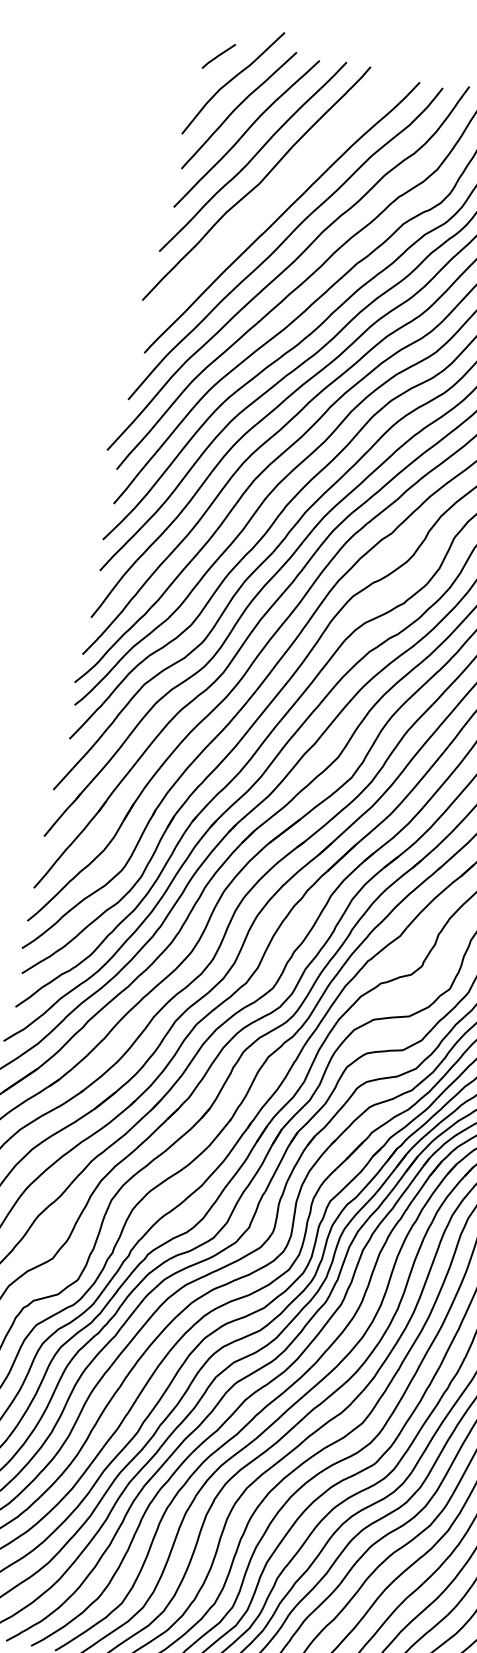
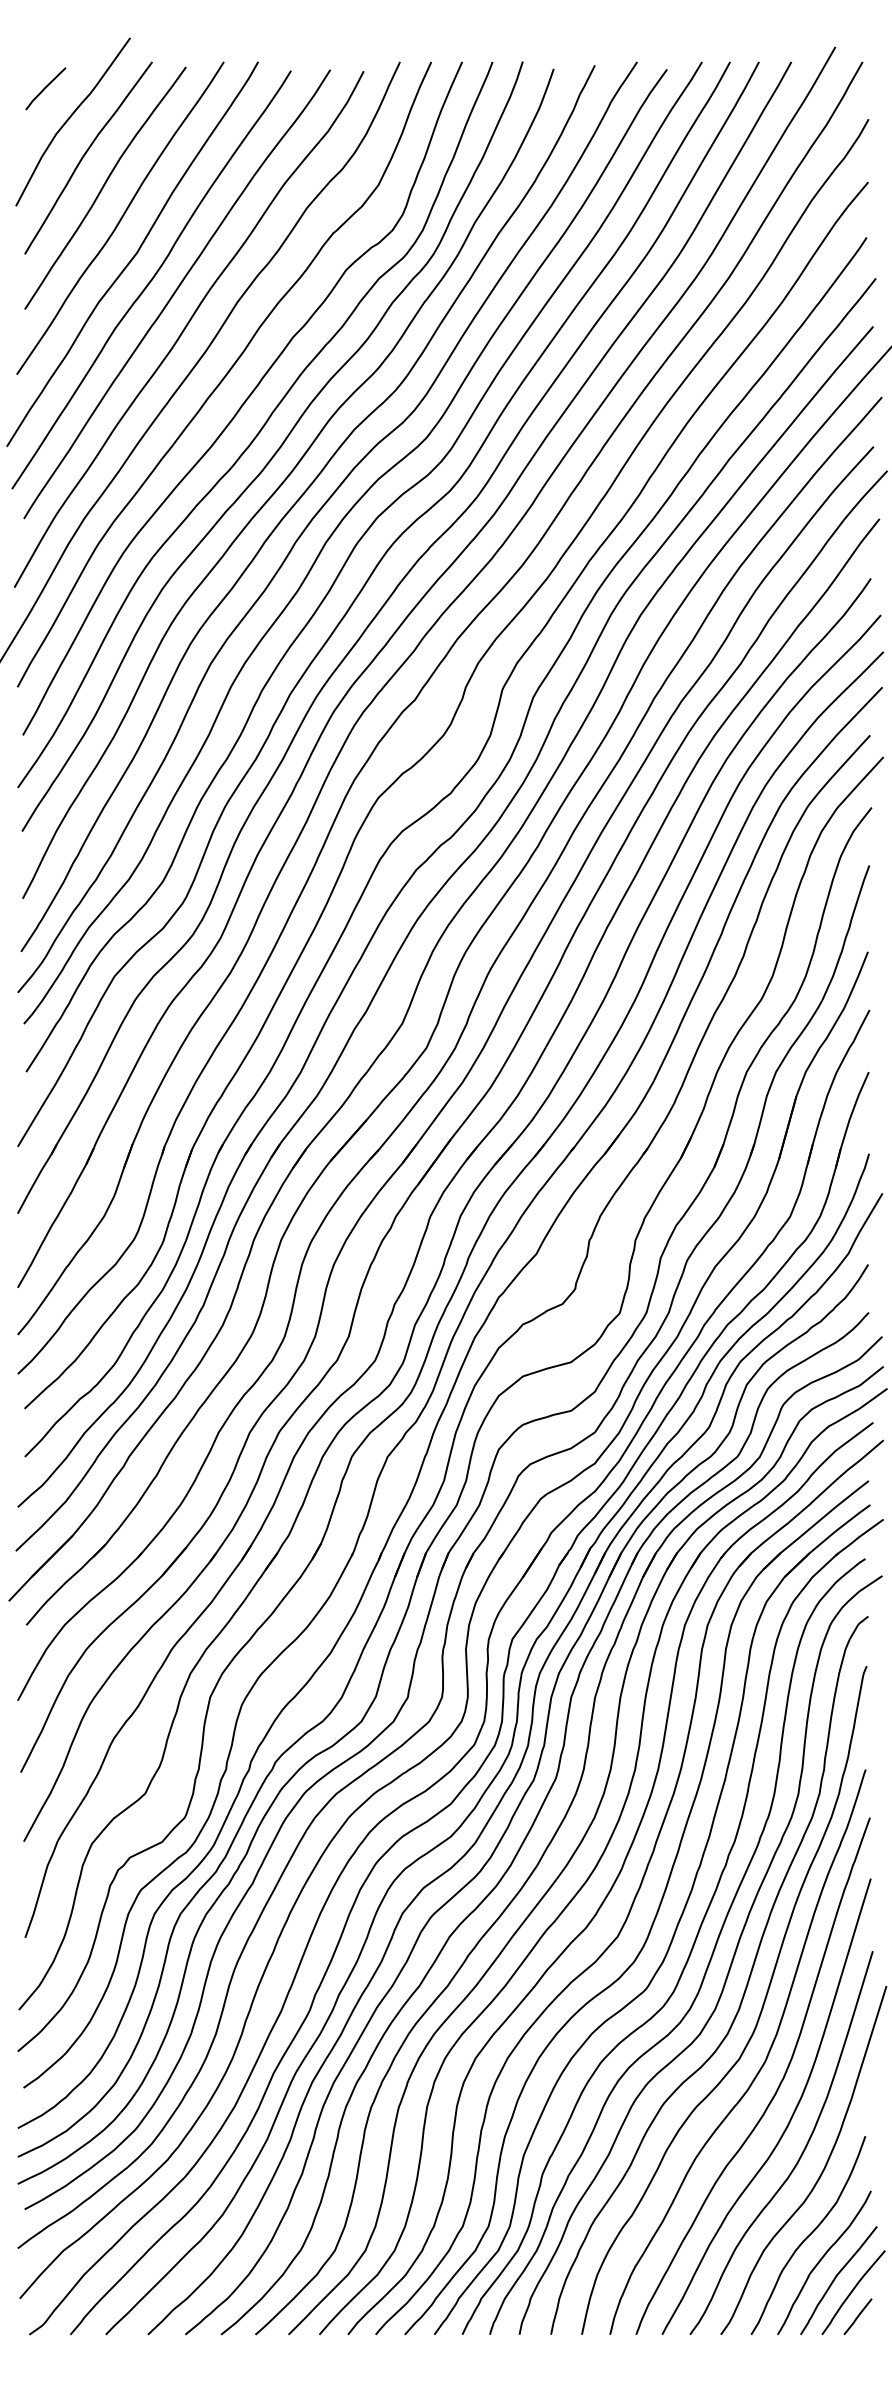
curve: (266, 203) -> (151, 279), added

